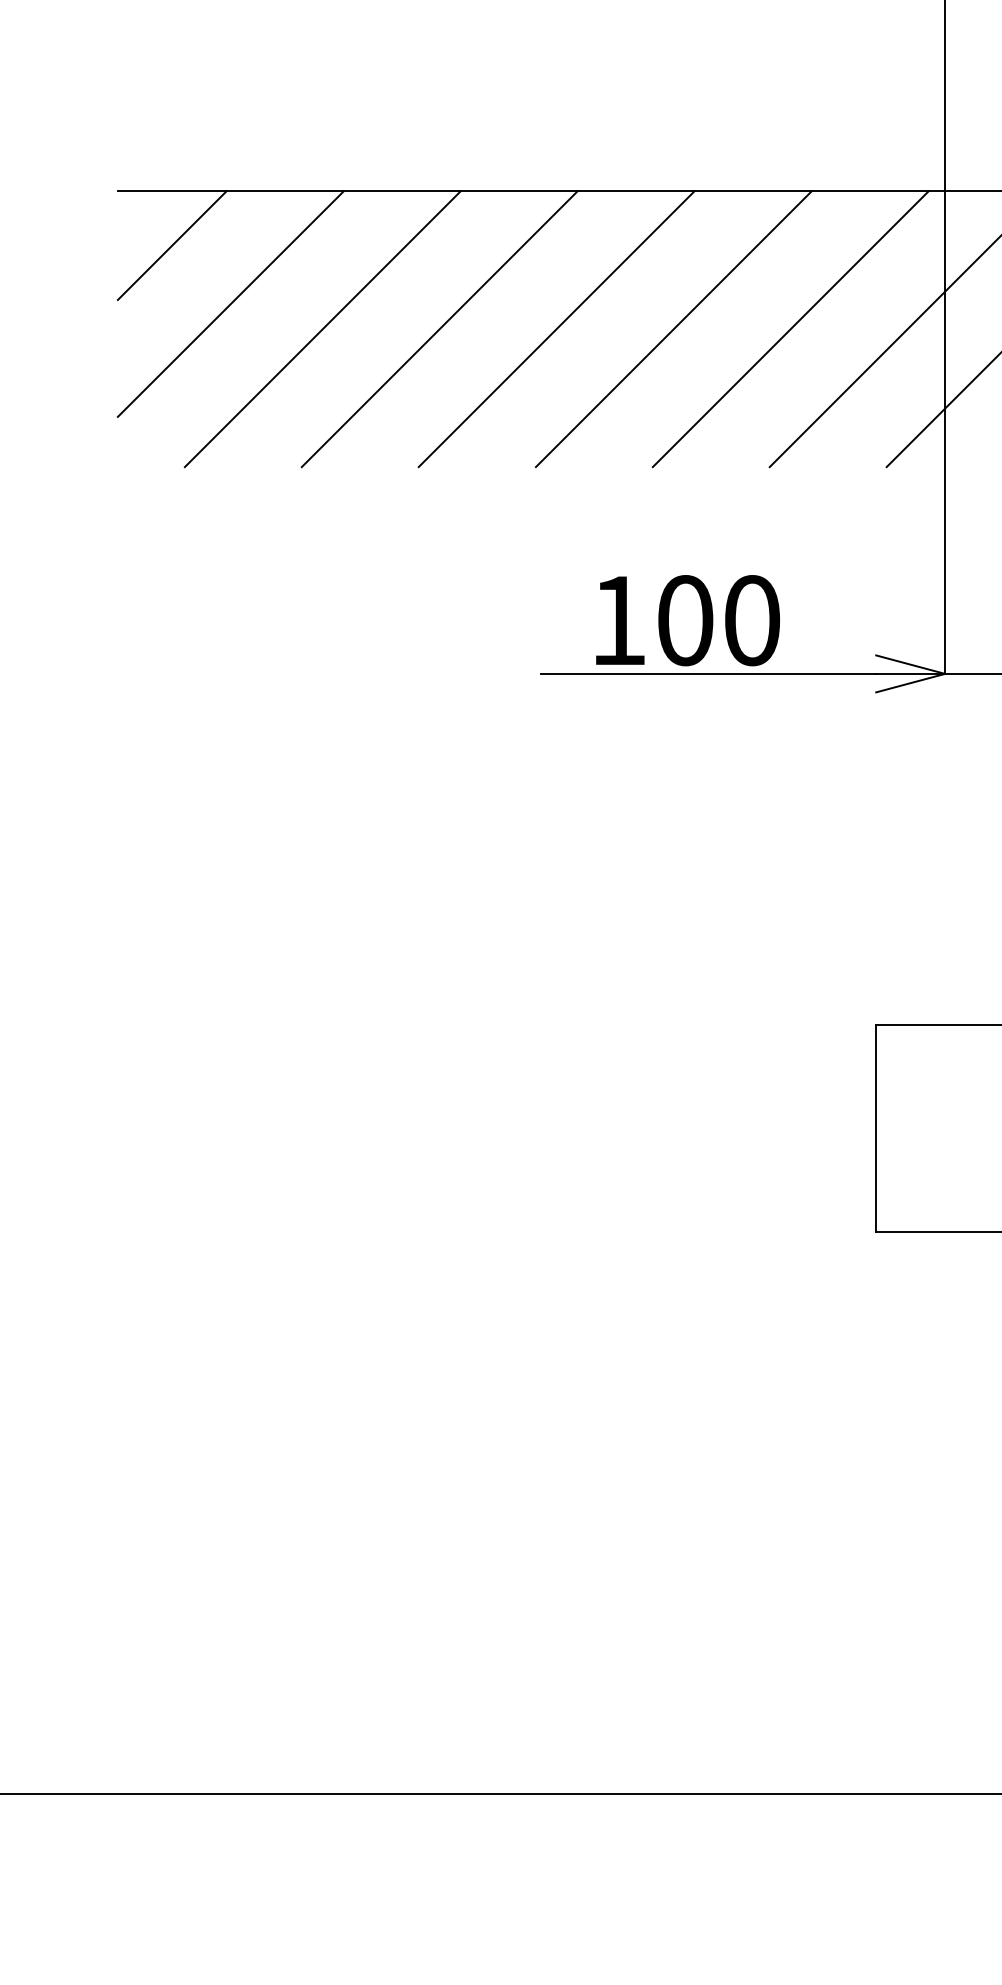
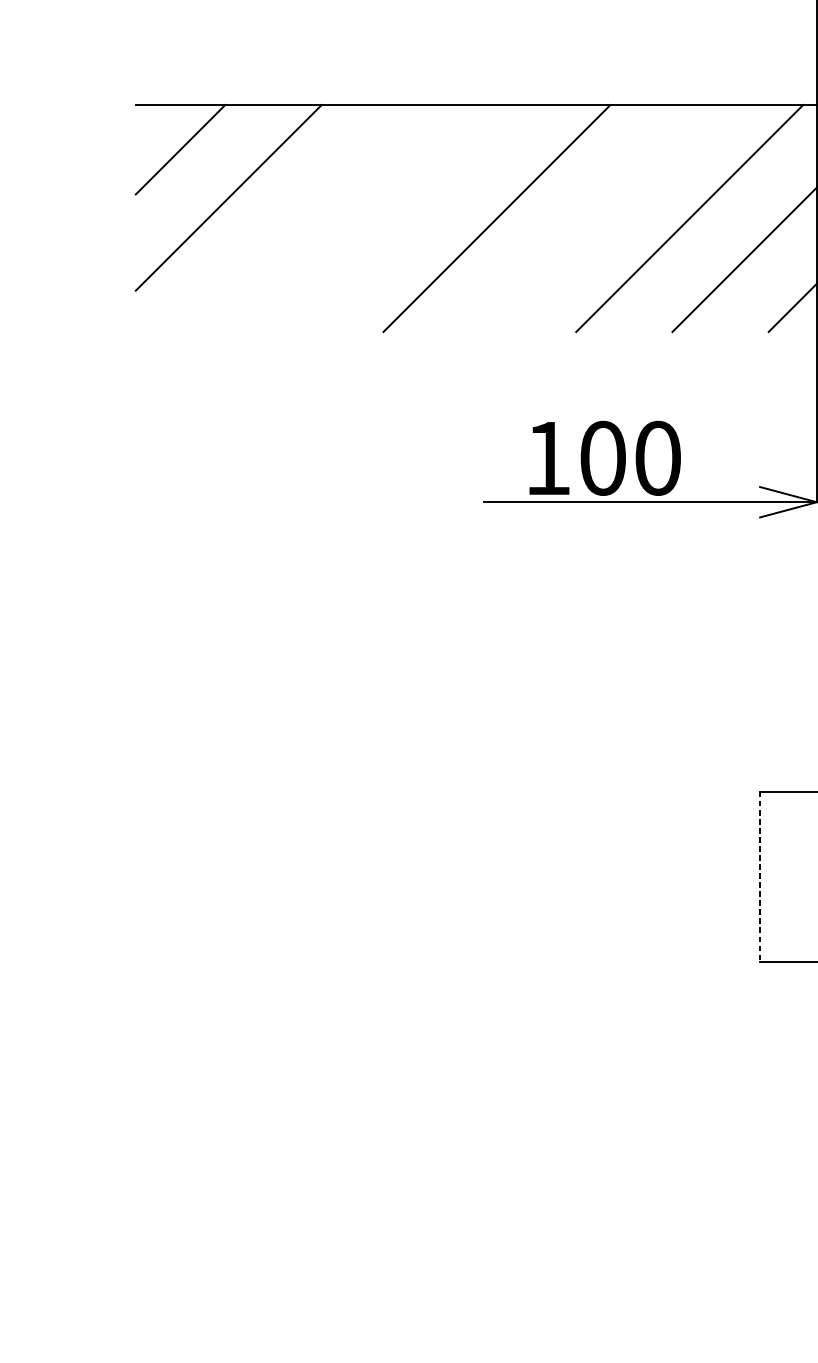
line: (322, 329) -> (304, 218), removed
line: (439, 329) -> (400, 218), removed
line: (673, 329) -> (593, 218), removed
line: (876, 1129) -> (760, 877), solid -> dashed

